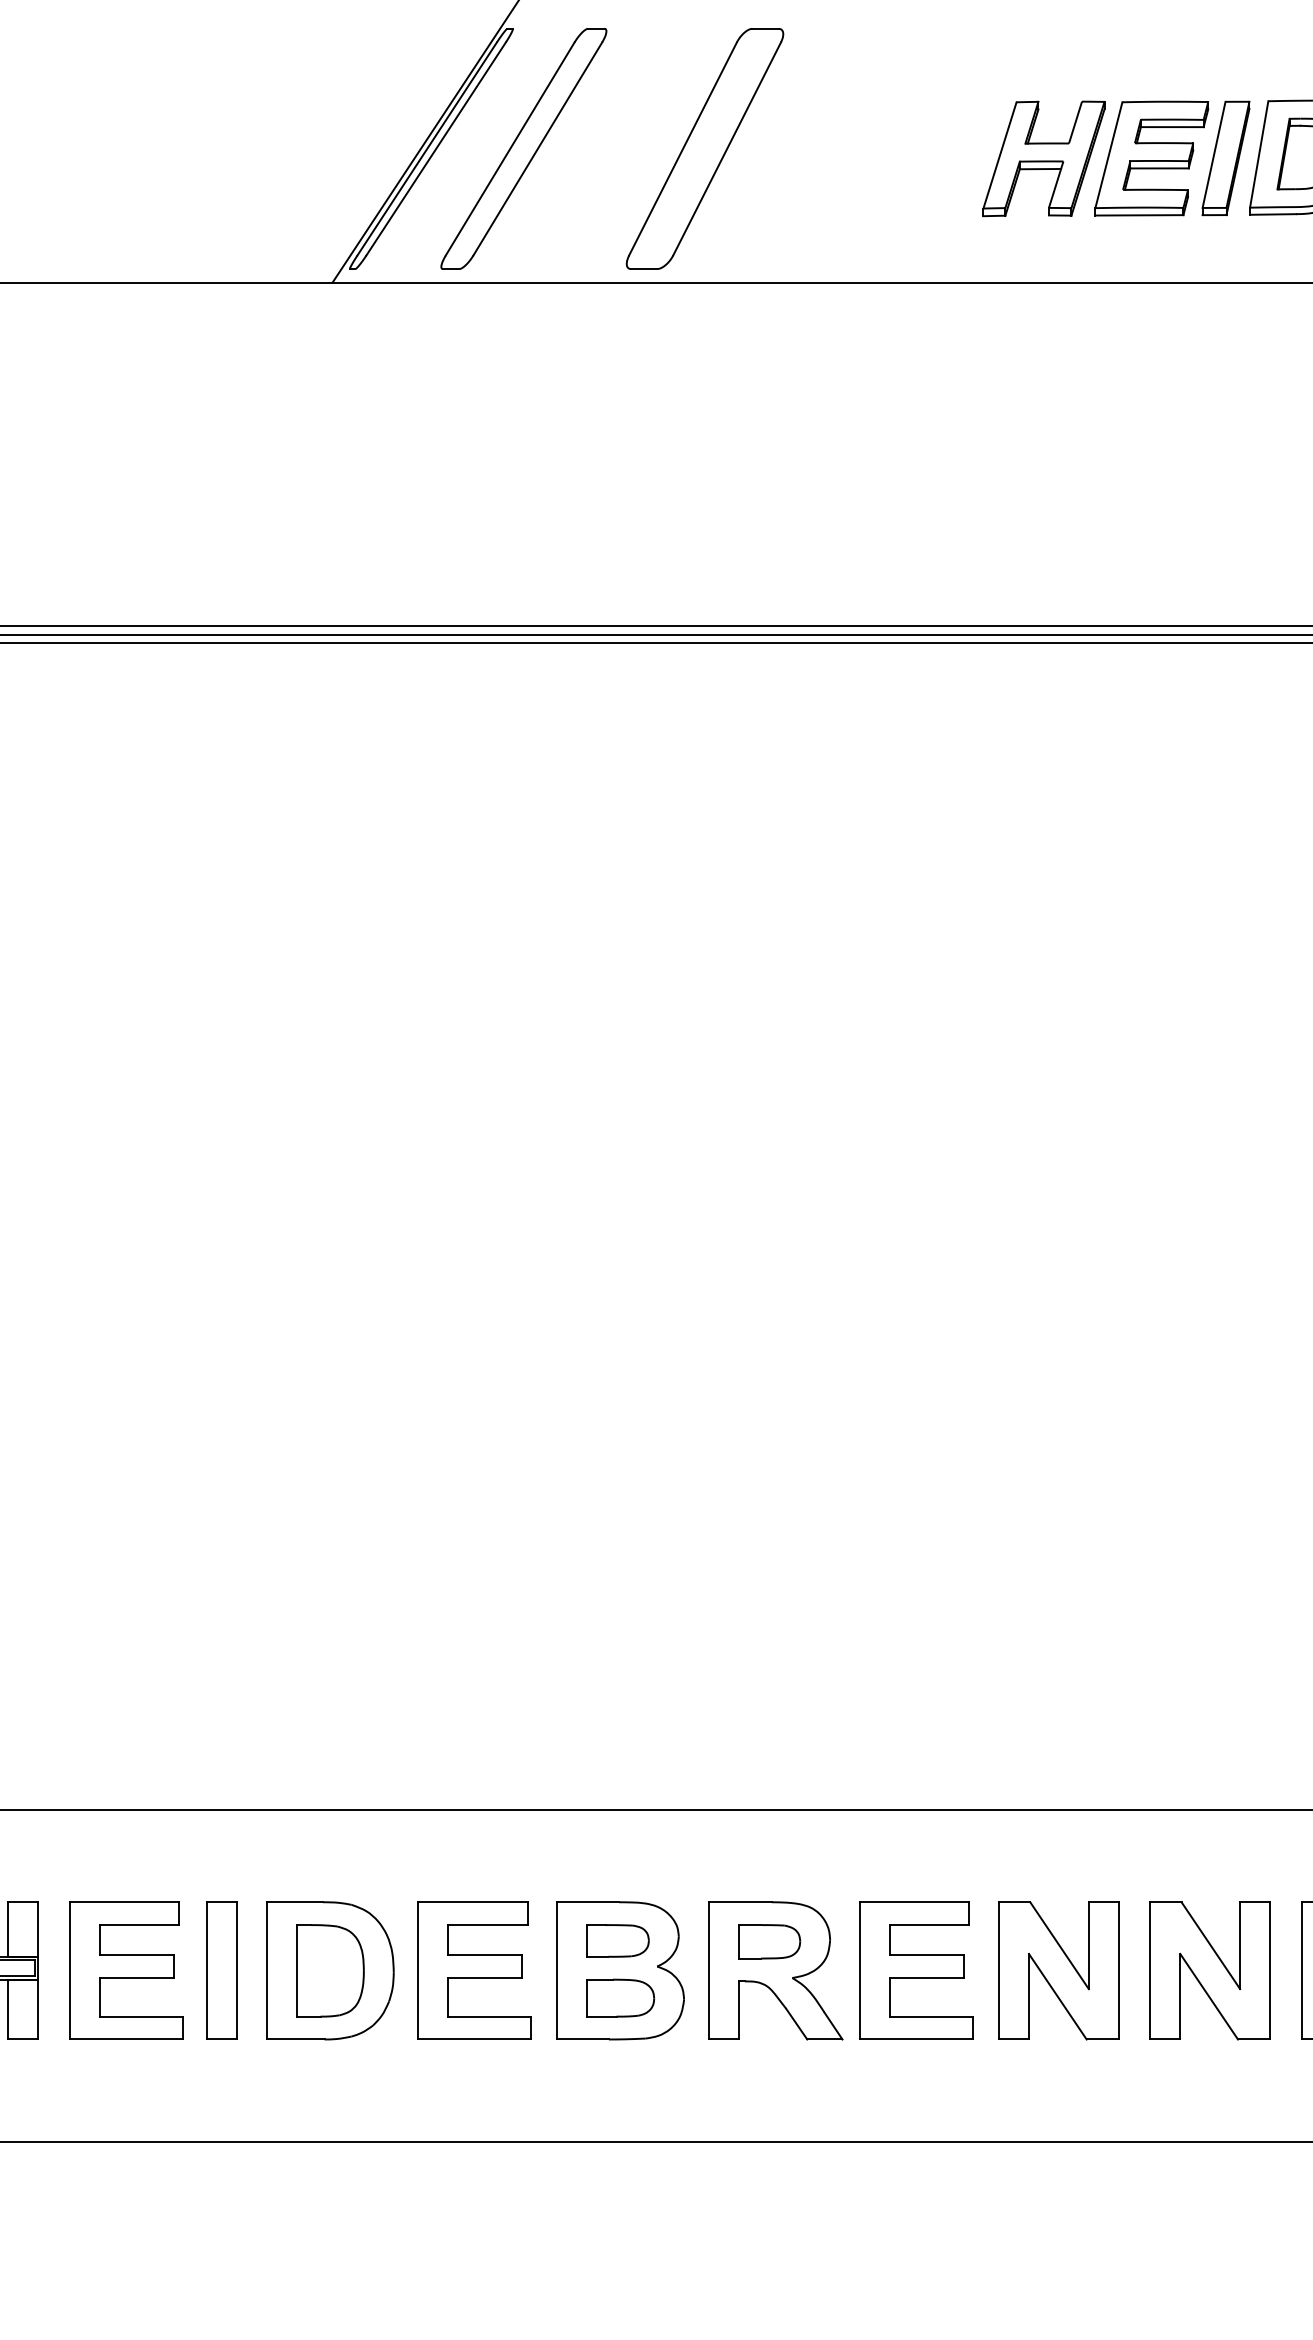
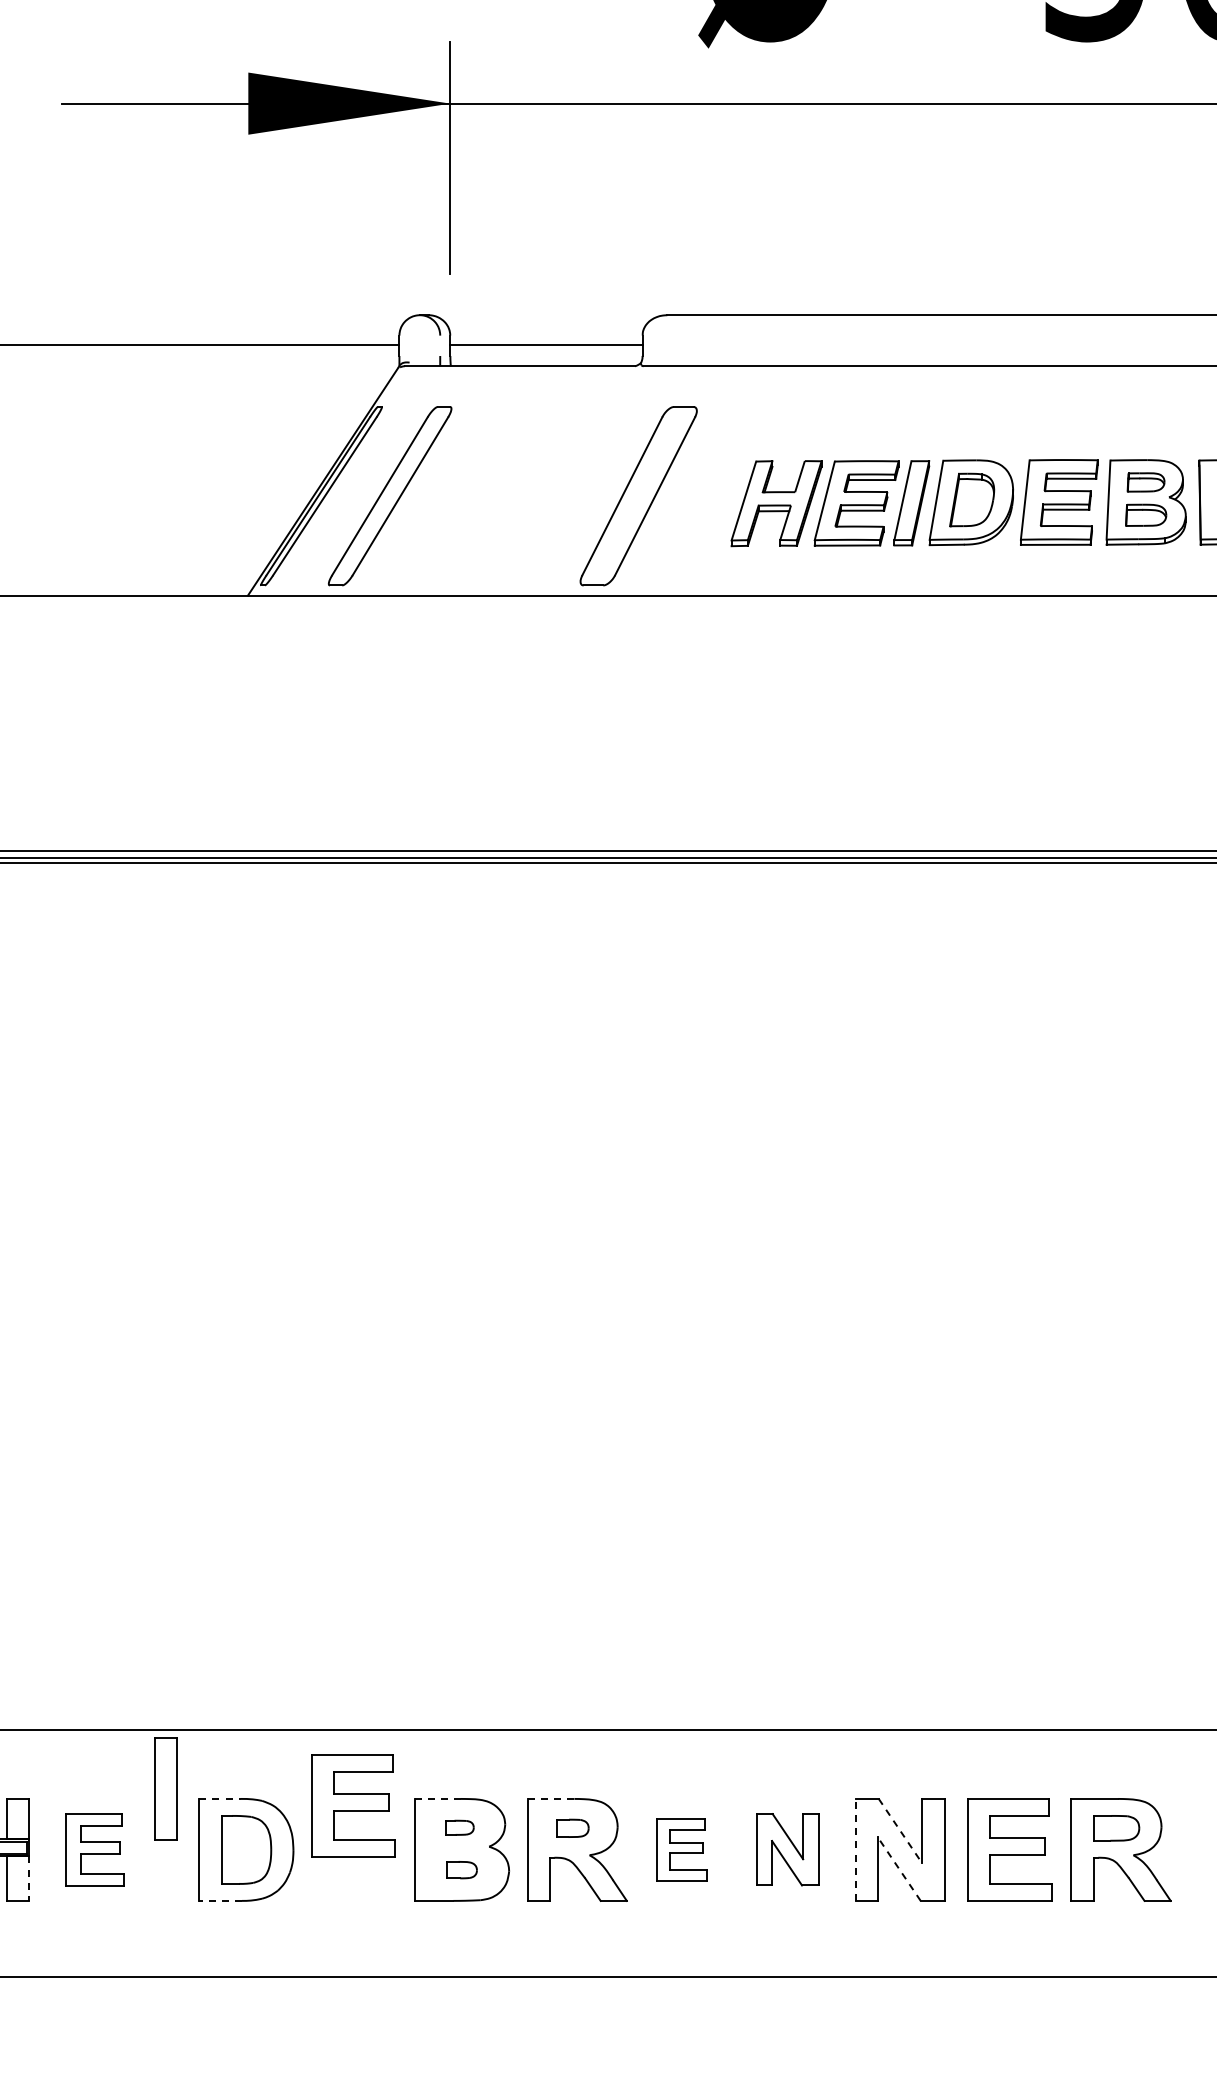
part: (704, 149) -> (638, 496), moved
line: (295, 1901) -> (220, 1798), solid -> dashed
line: (587, 1901) -> (437, 1798), solid -> dashed
line: (741, 1901) -> (551, 1798), solid -> dashed
part: (617, 1940) -> (459, 1827), size x0.6
part: (769, 1942) -> (572, 1828), size x0.7
line: (1210, 1946) -> (900, 1831), solid -> dashed
part: (125, 1970) -> (94, 1849), size x0.7
part: (221, 1970) -> (165, 1788), moved
part: (474, 1970) -> (353, 1805), moved
part: (916, 1970) -> (681, 1849), size x0.6
part: (1058, 1970) -> (787, 1849), size x0.7
line: (1150, 1970) -> (855, 1849), solid -> dashed
line: (1209, 1995) -> (899, 1868), solid -> dashed
part: (619, 1997) -> (461, 1869), size x0.6
line: (38, 2010) -> (29, 1879), solid -> dashed
line: (295, 2038) -> (220, 1900), solid -> dashed

